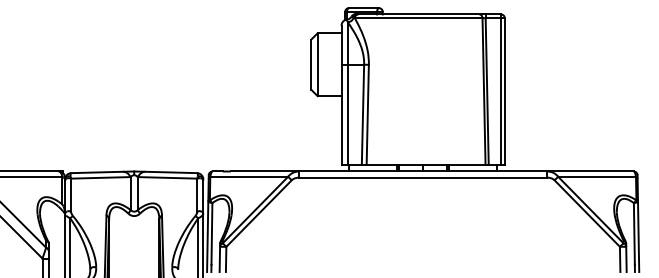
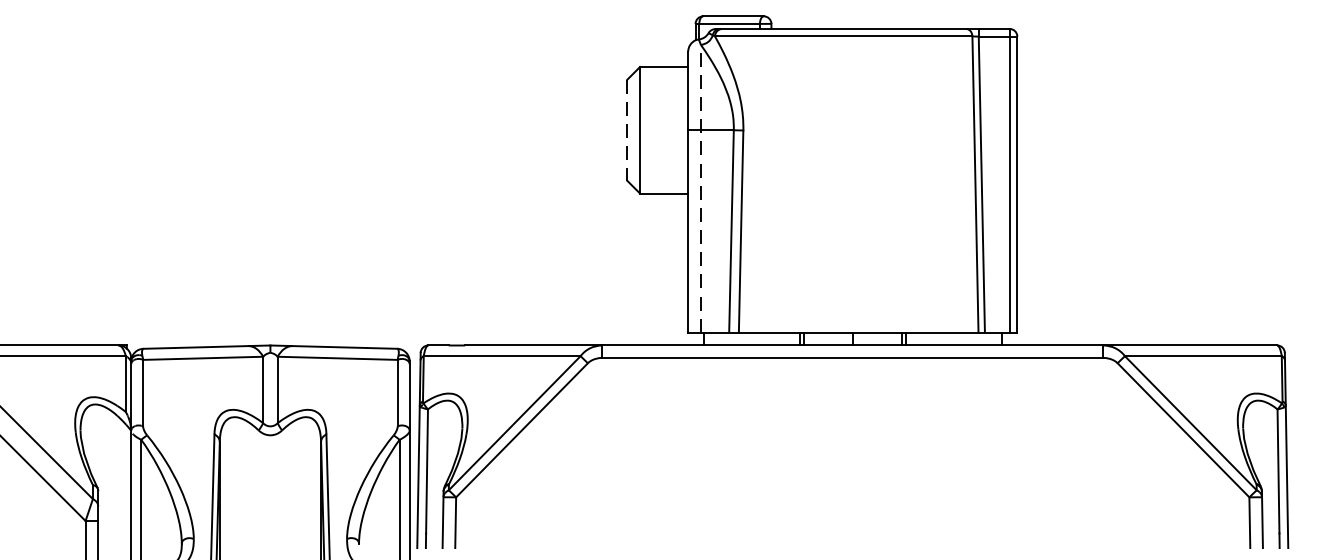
line: (311, 65) -> (627, 131), solid -> dashed
line: (347, 93) -> (700, 188), solid -> dashed

